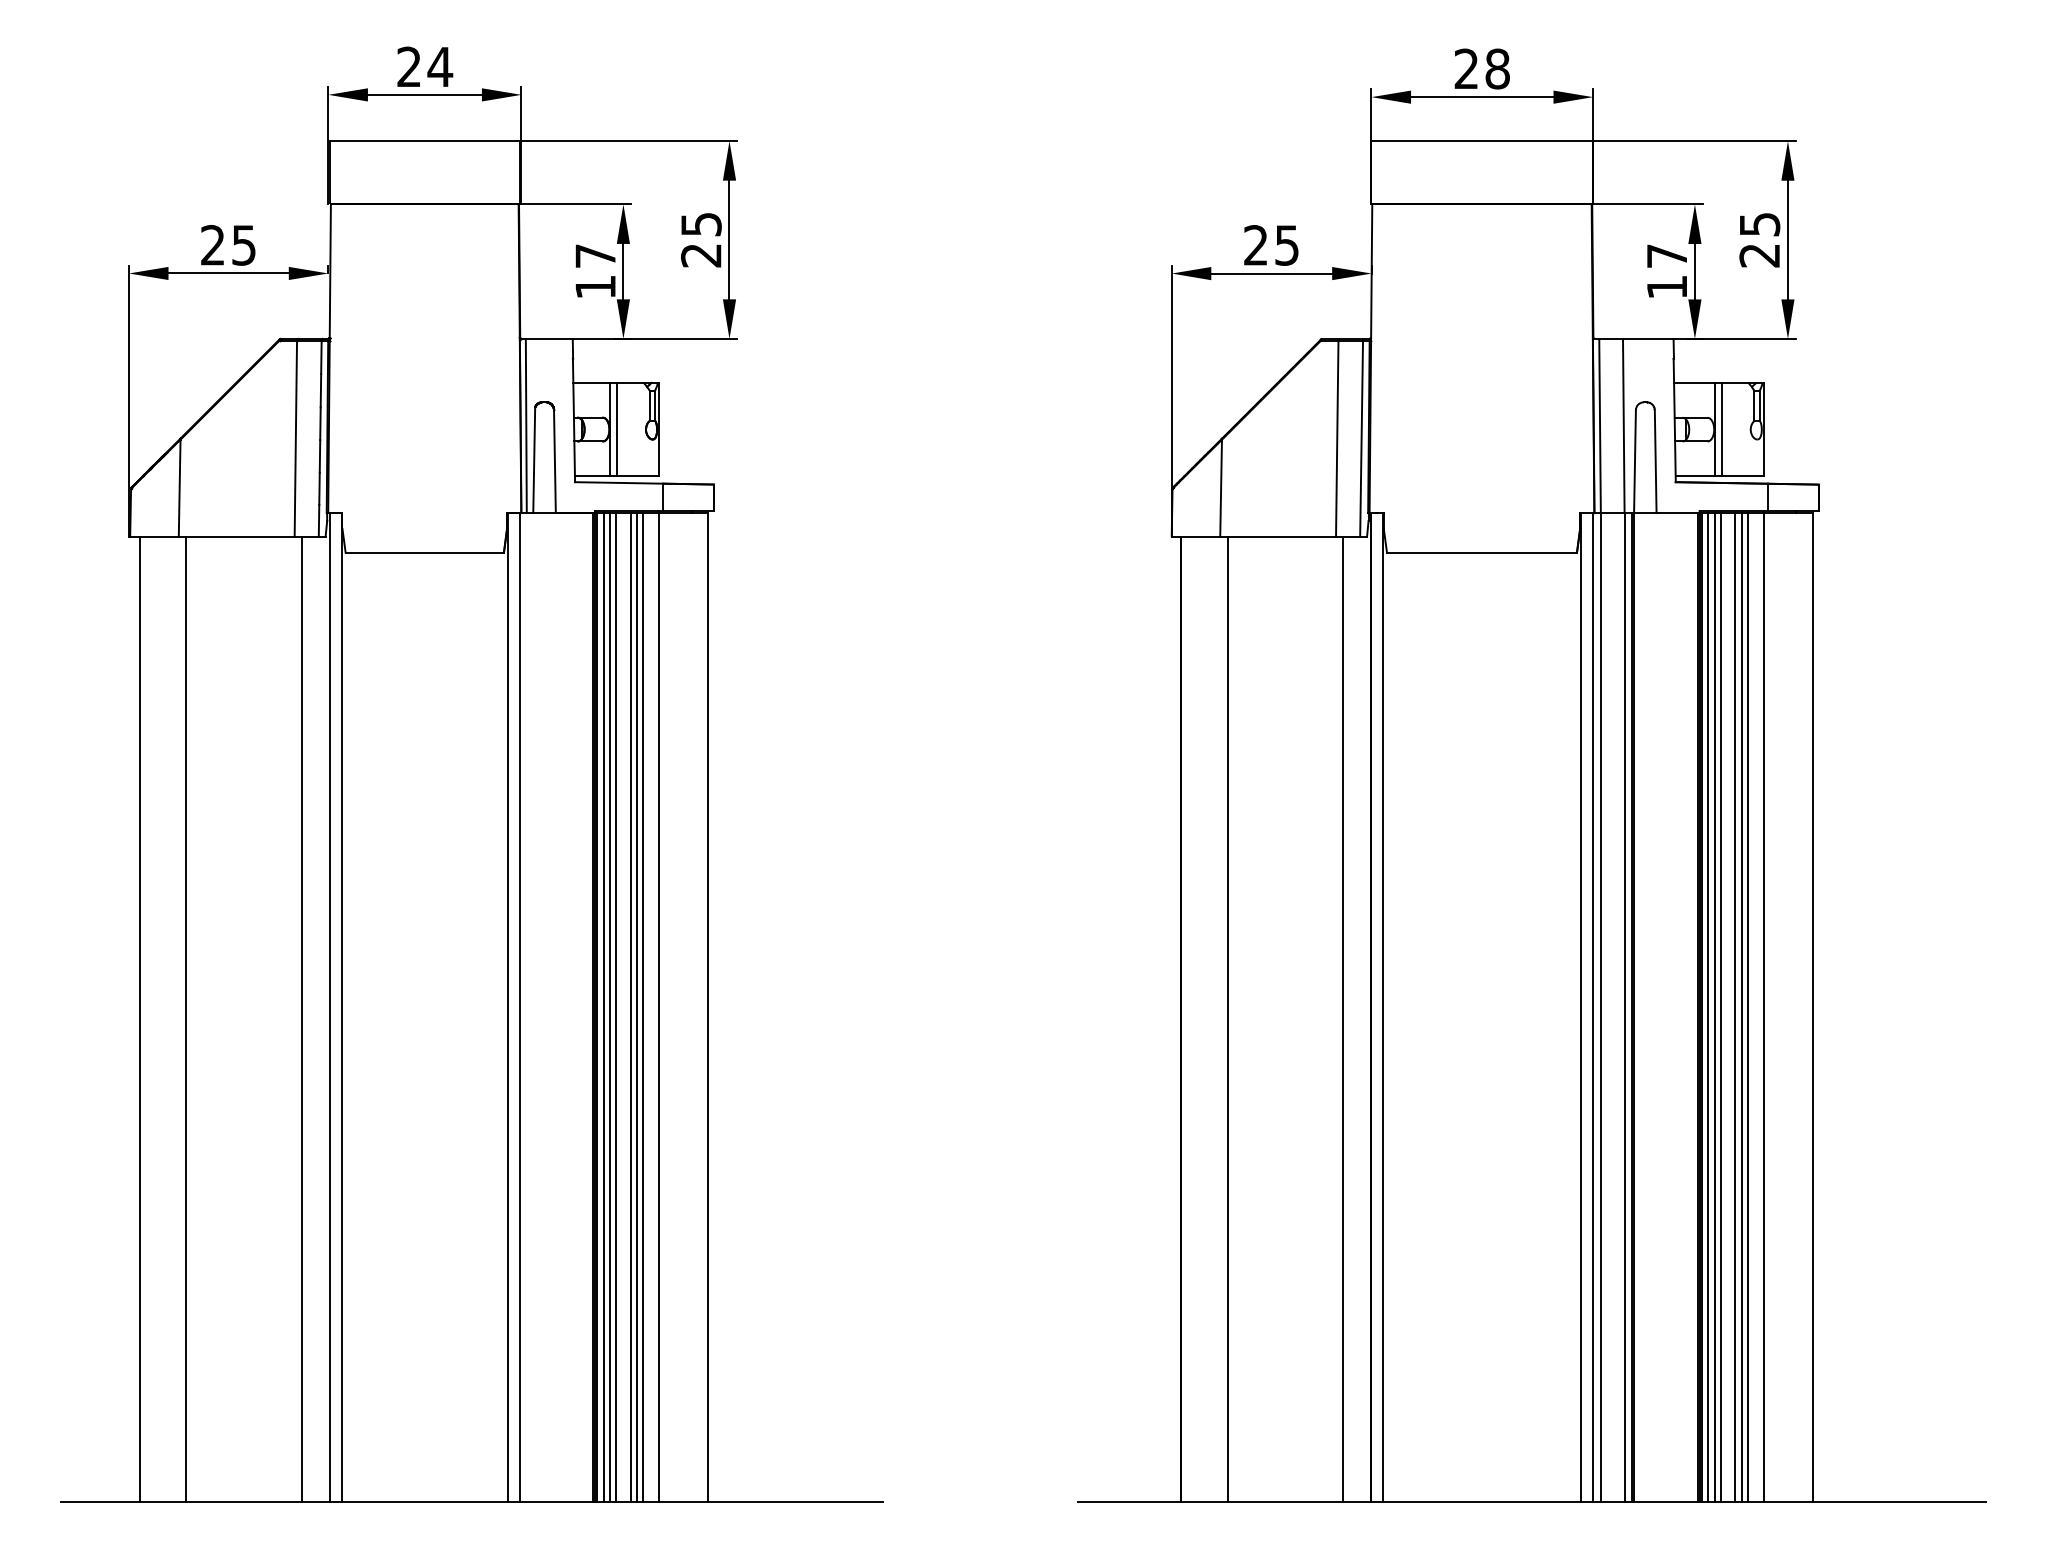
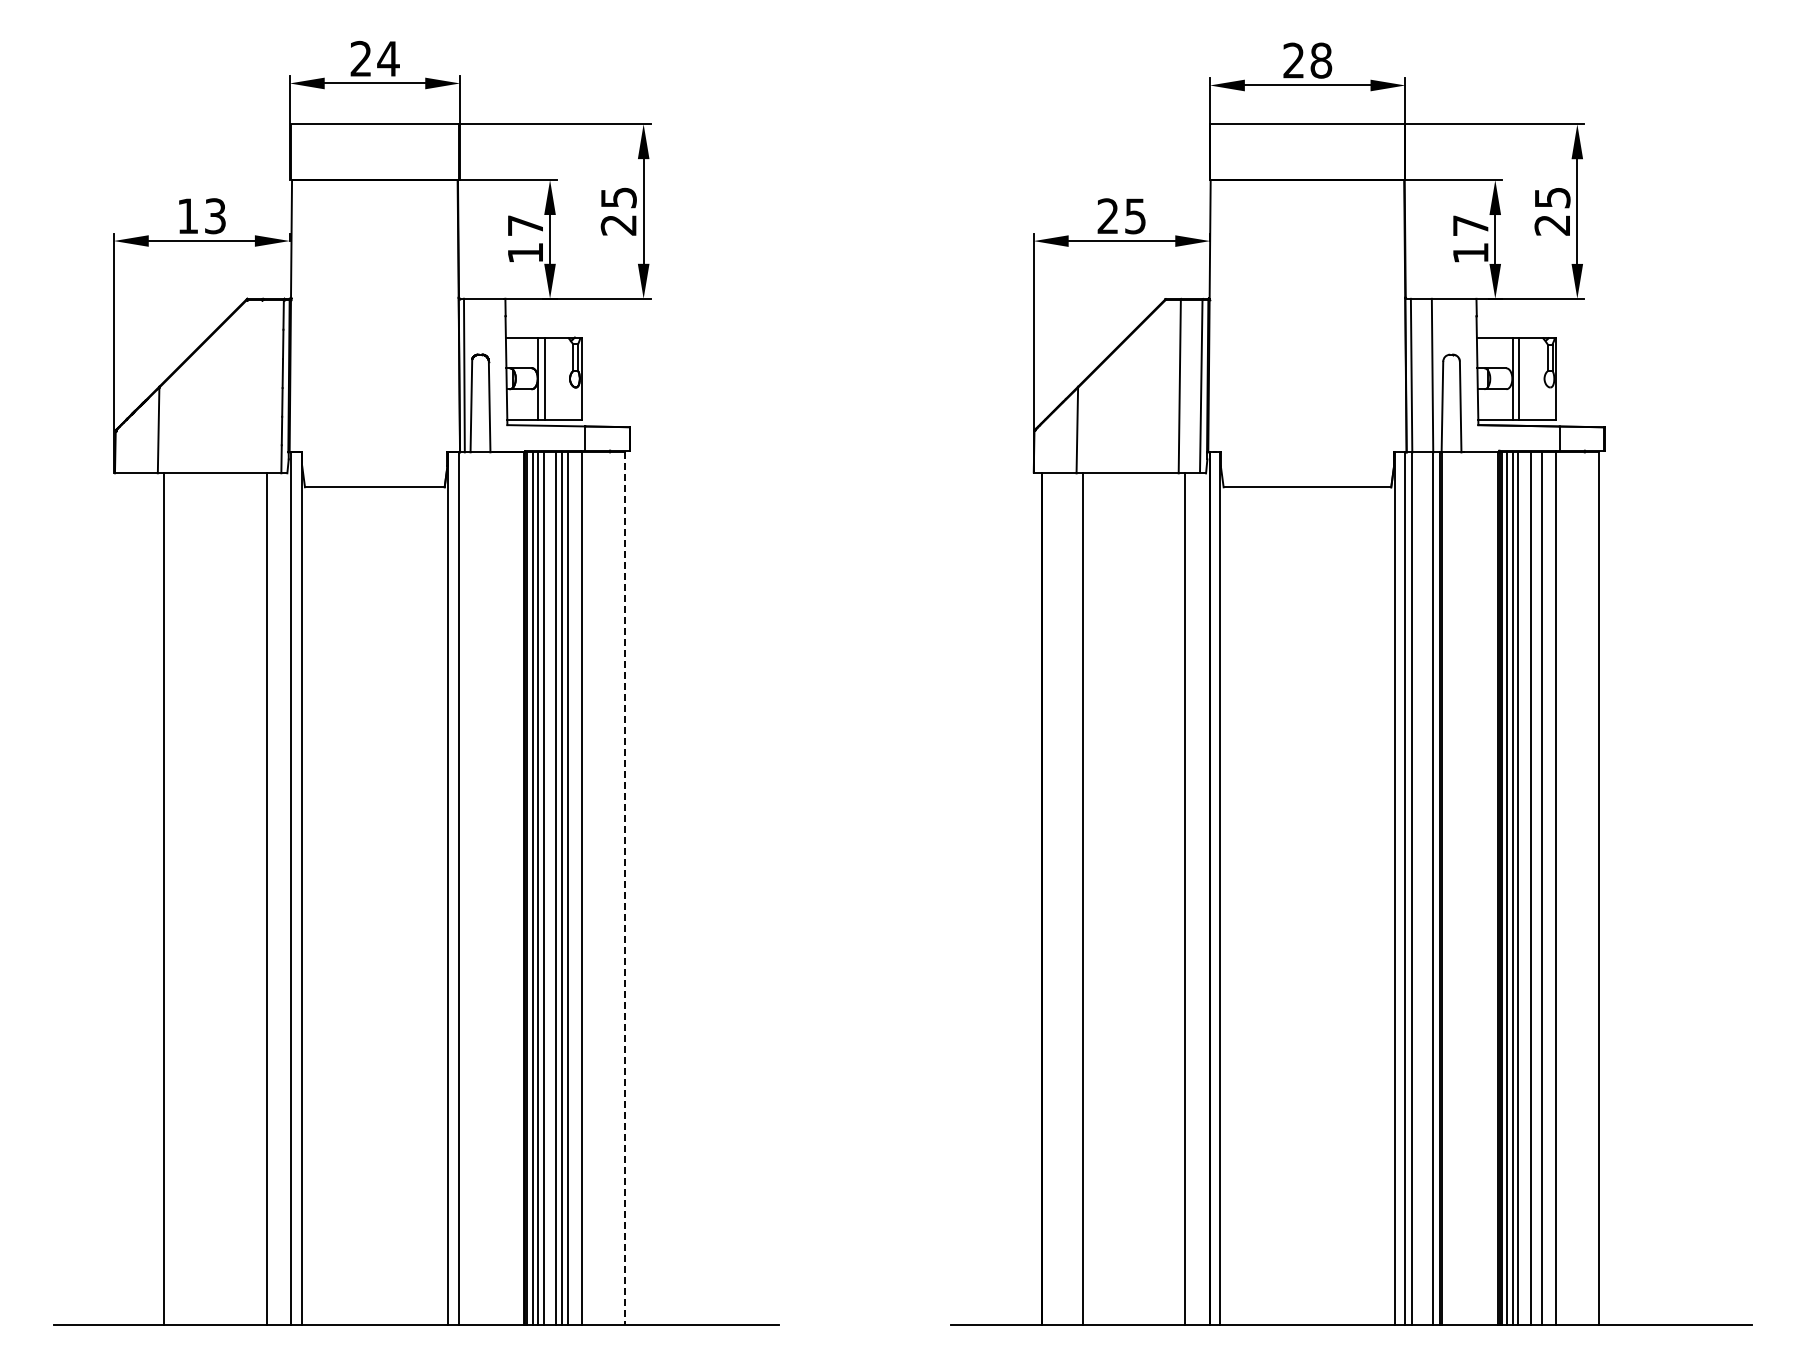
text: (228, 244) -> (201, 215), 25 -> 13
line: (296, 438) -> (261, 386), removed
line: (1741, 1007) -> (1536, 888), removed
line: (707, 1008) -> (624, 889), solid -> dashed
line: (139, 1018) -> (123, 898), removed

